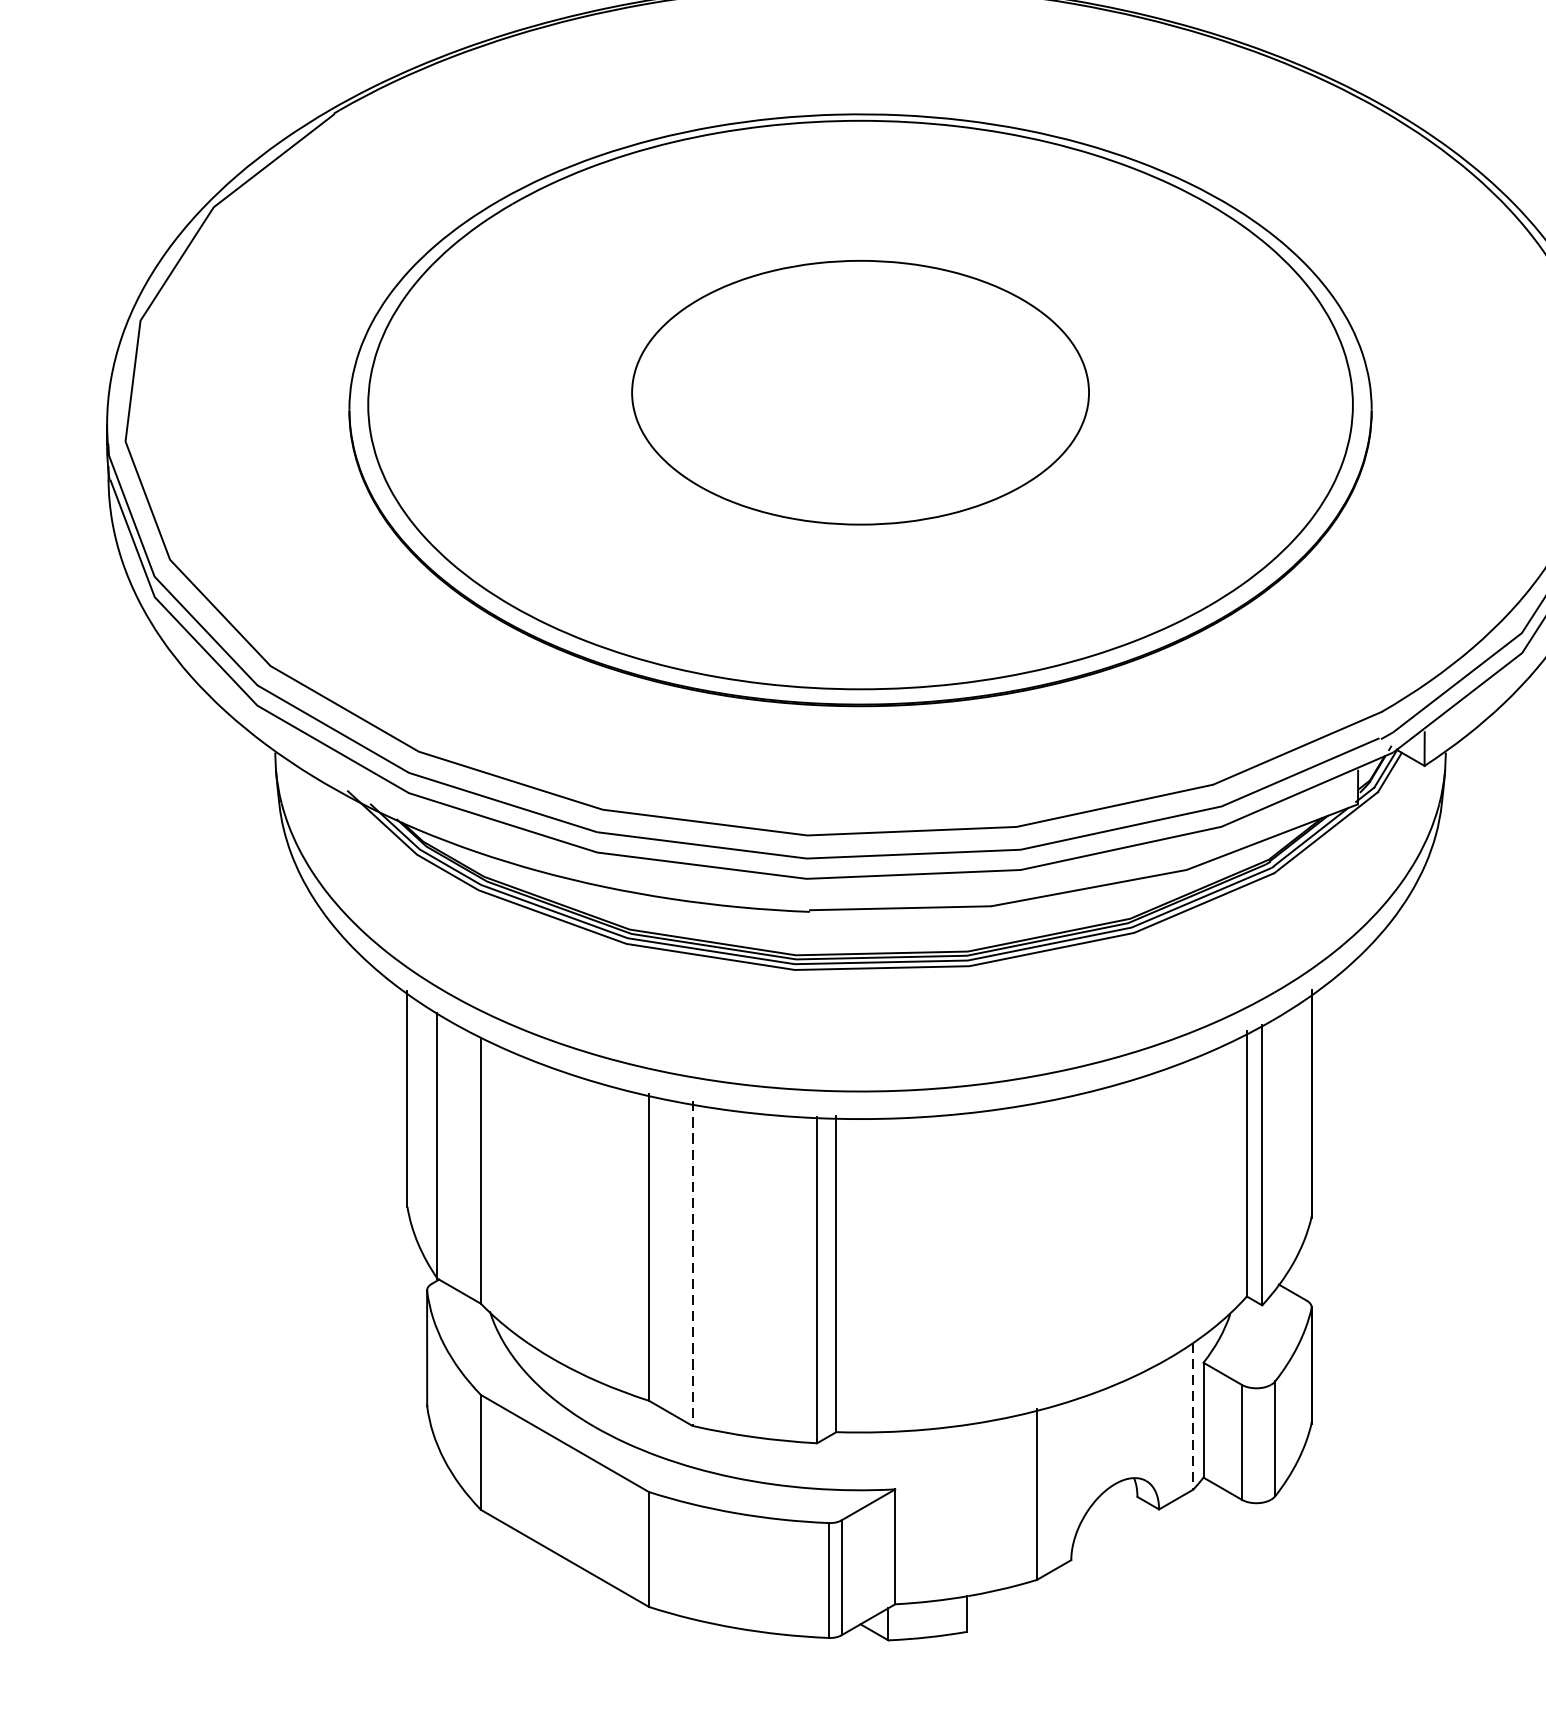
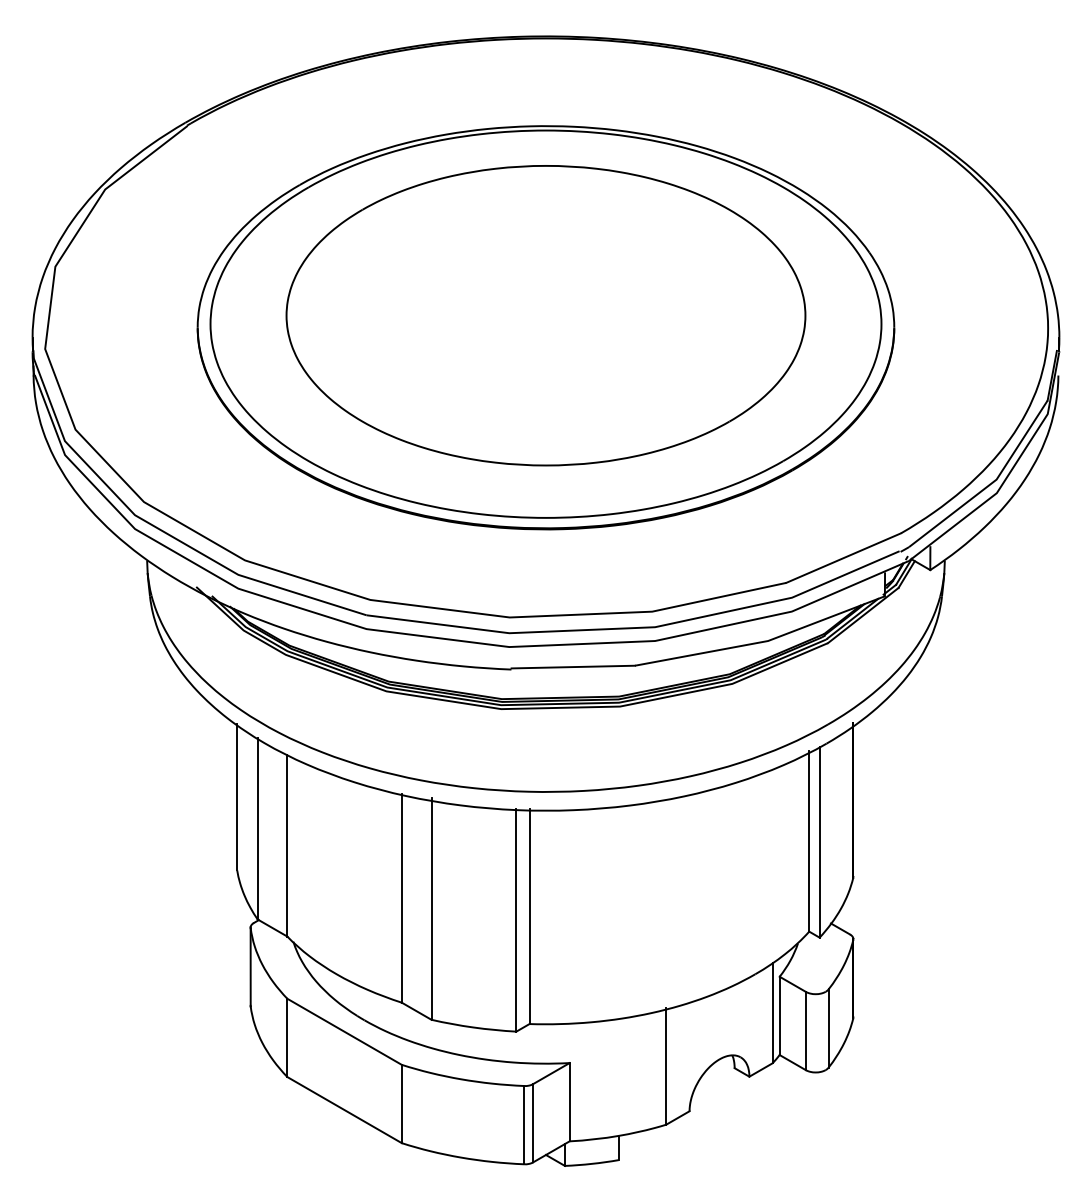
part: (859, 392) -> (545, 315), size x1.67
line: (692, 1264) -> (431, 909), dashed -> solid
line: (1192, 1416) -> (772, 1013), dashed -> solid

